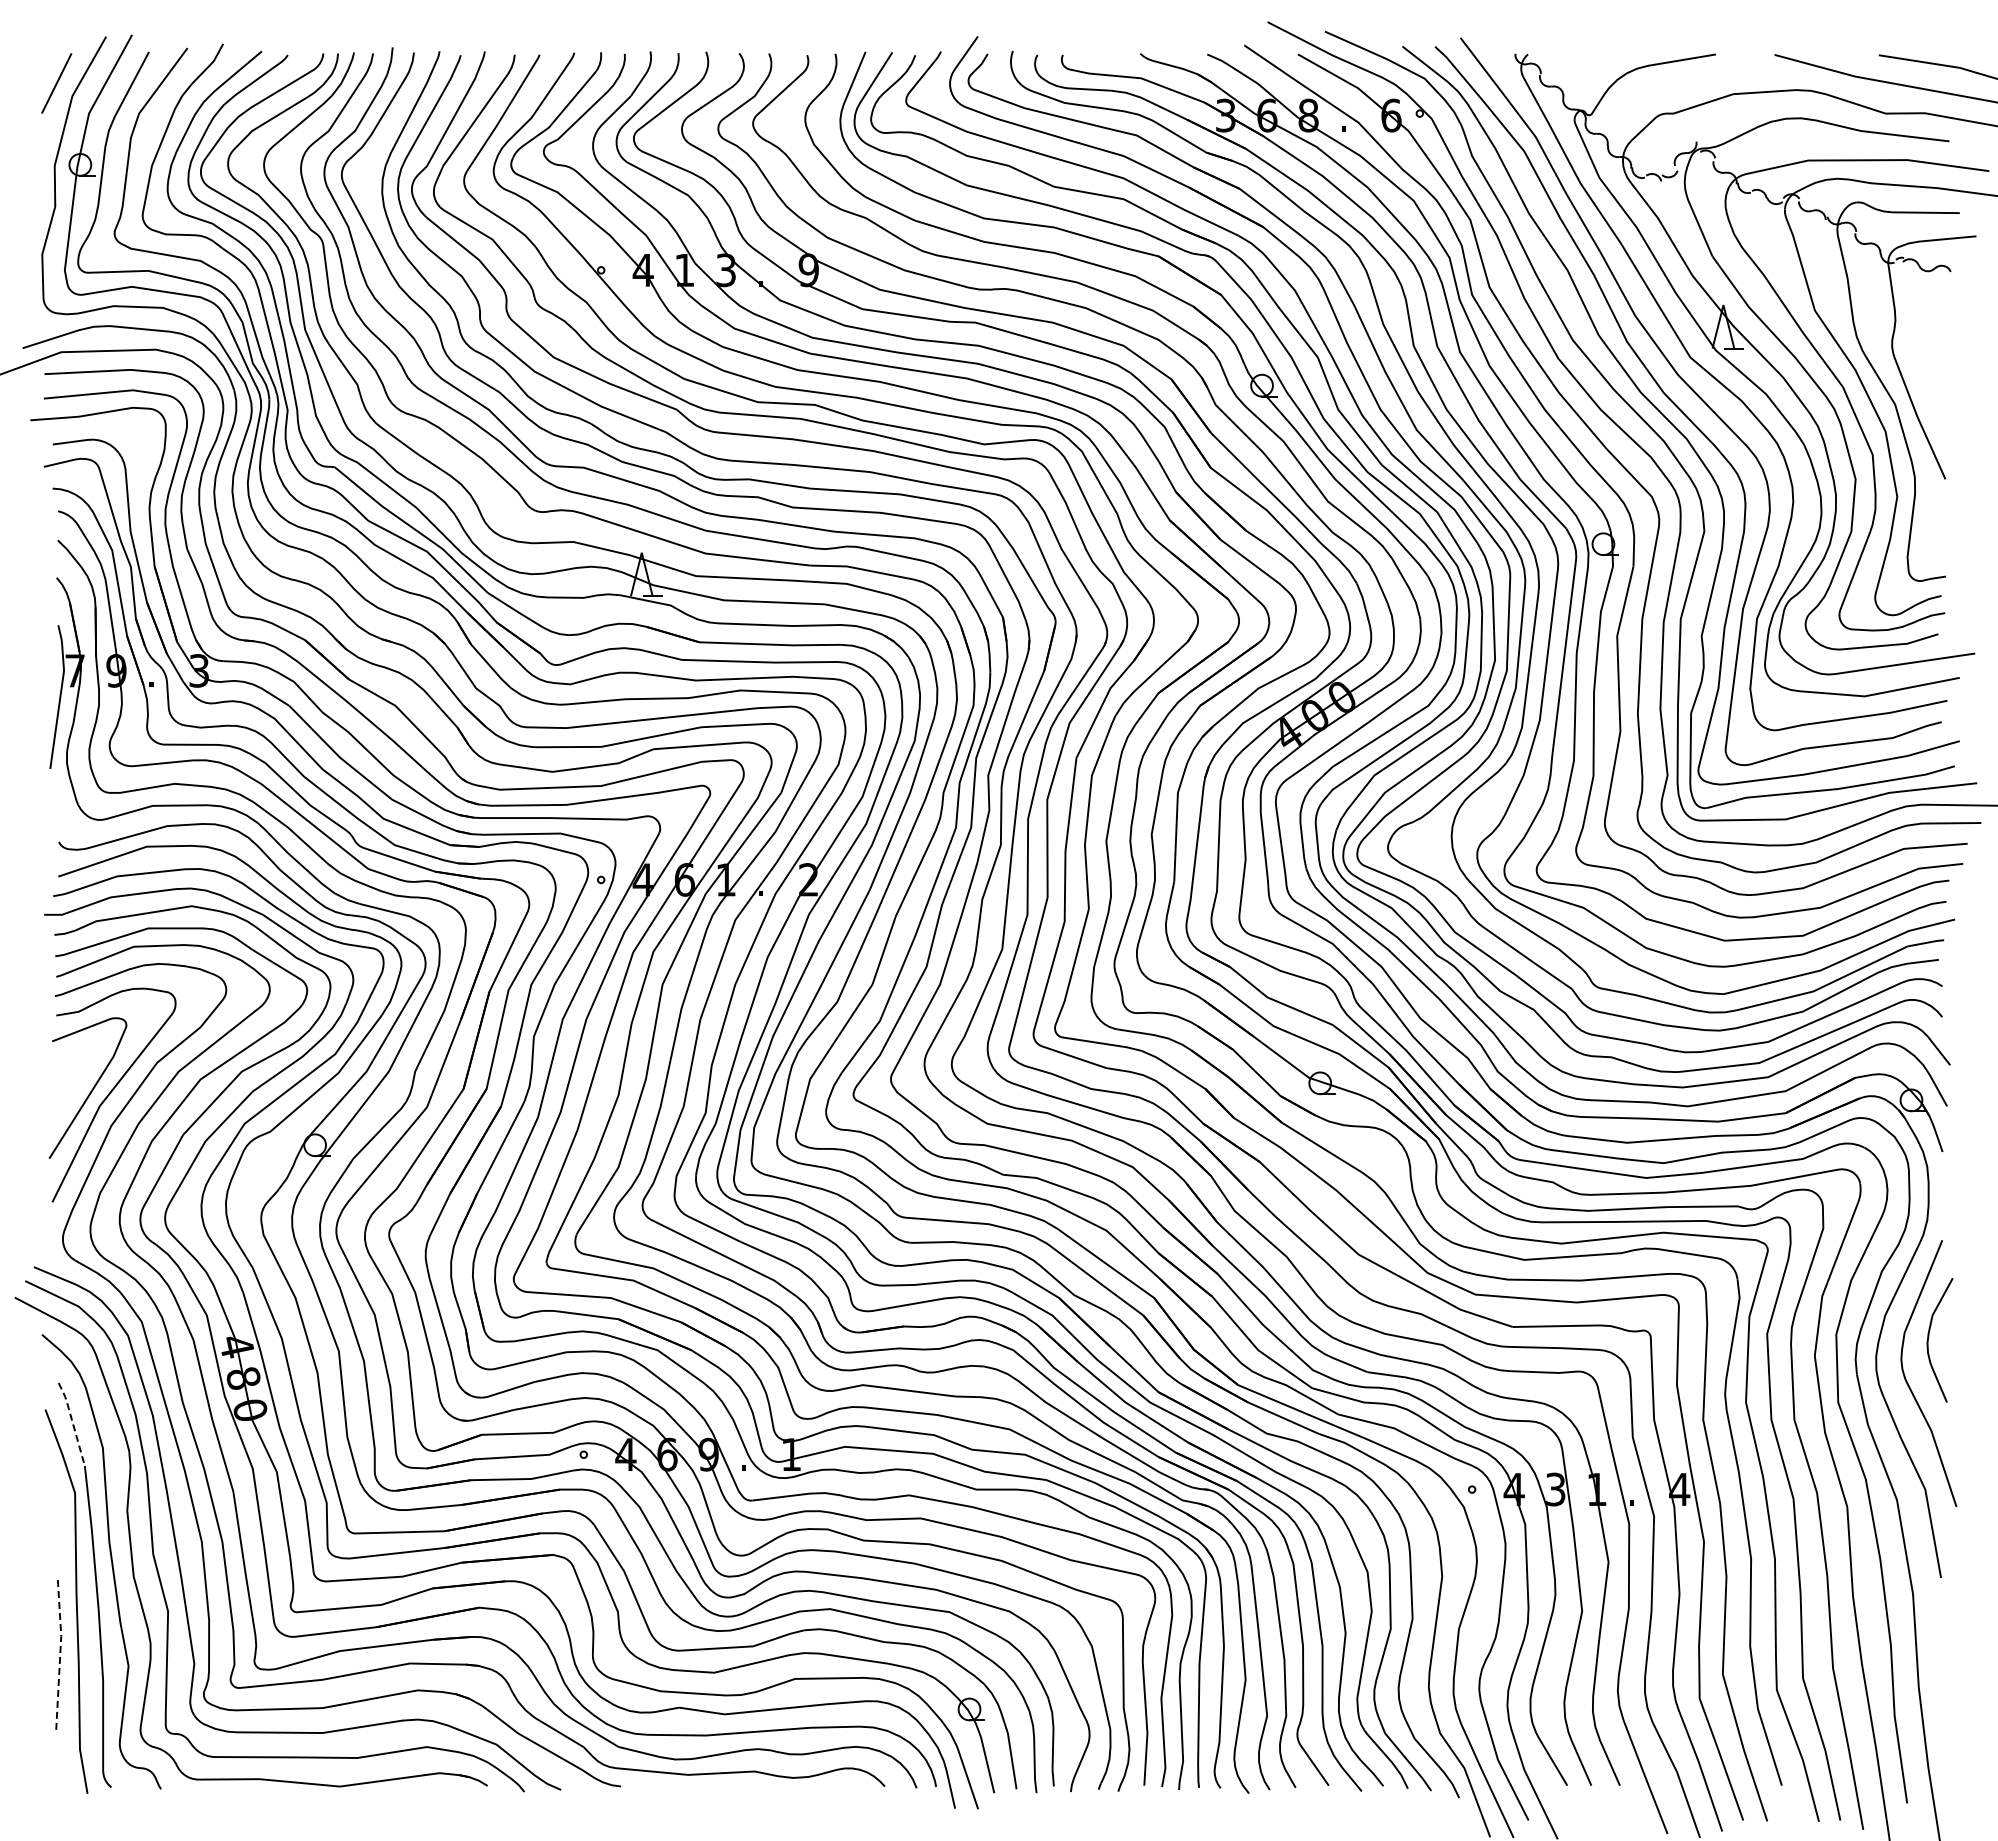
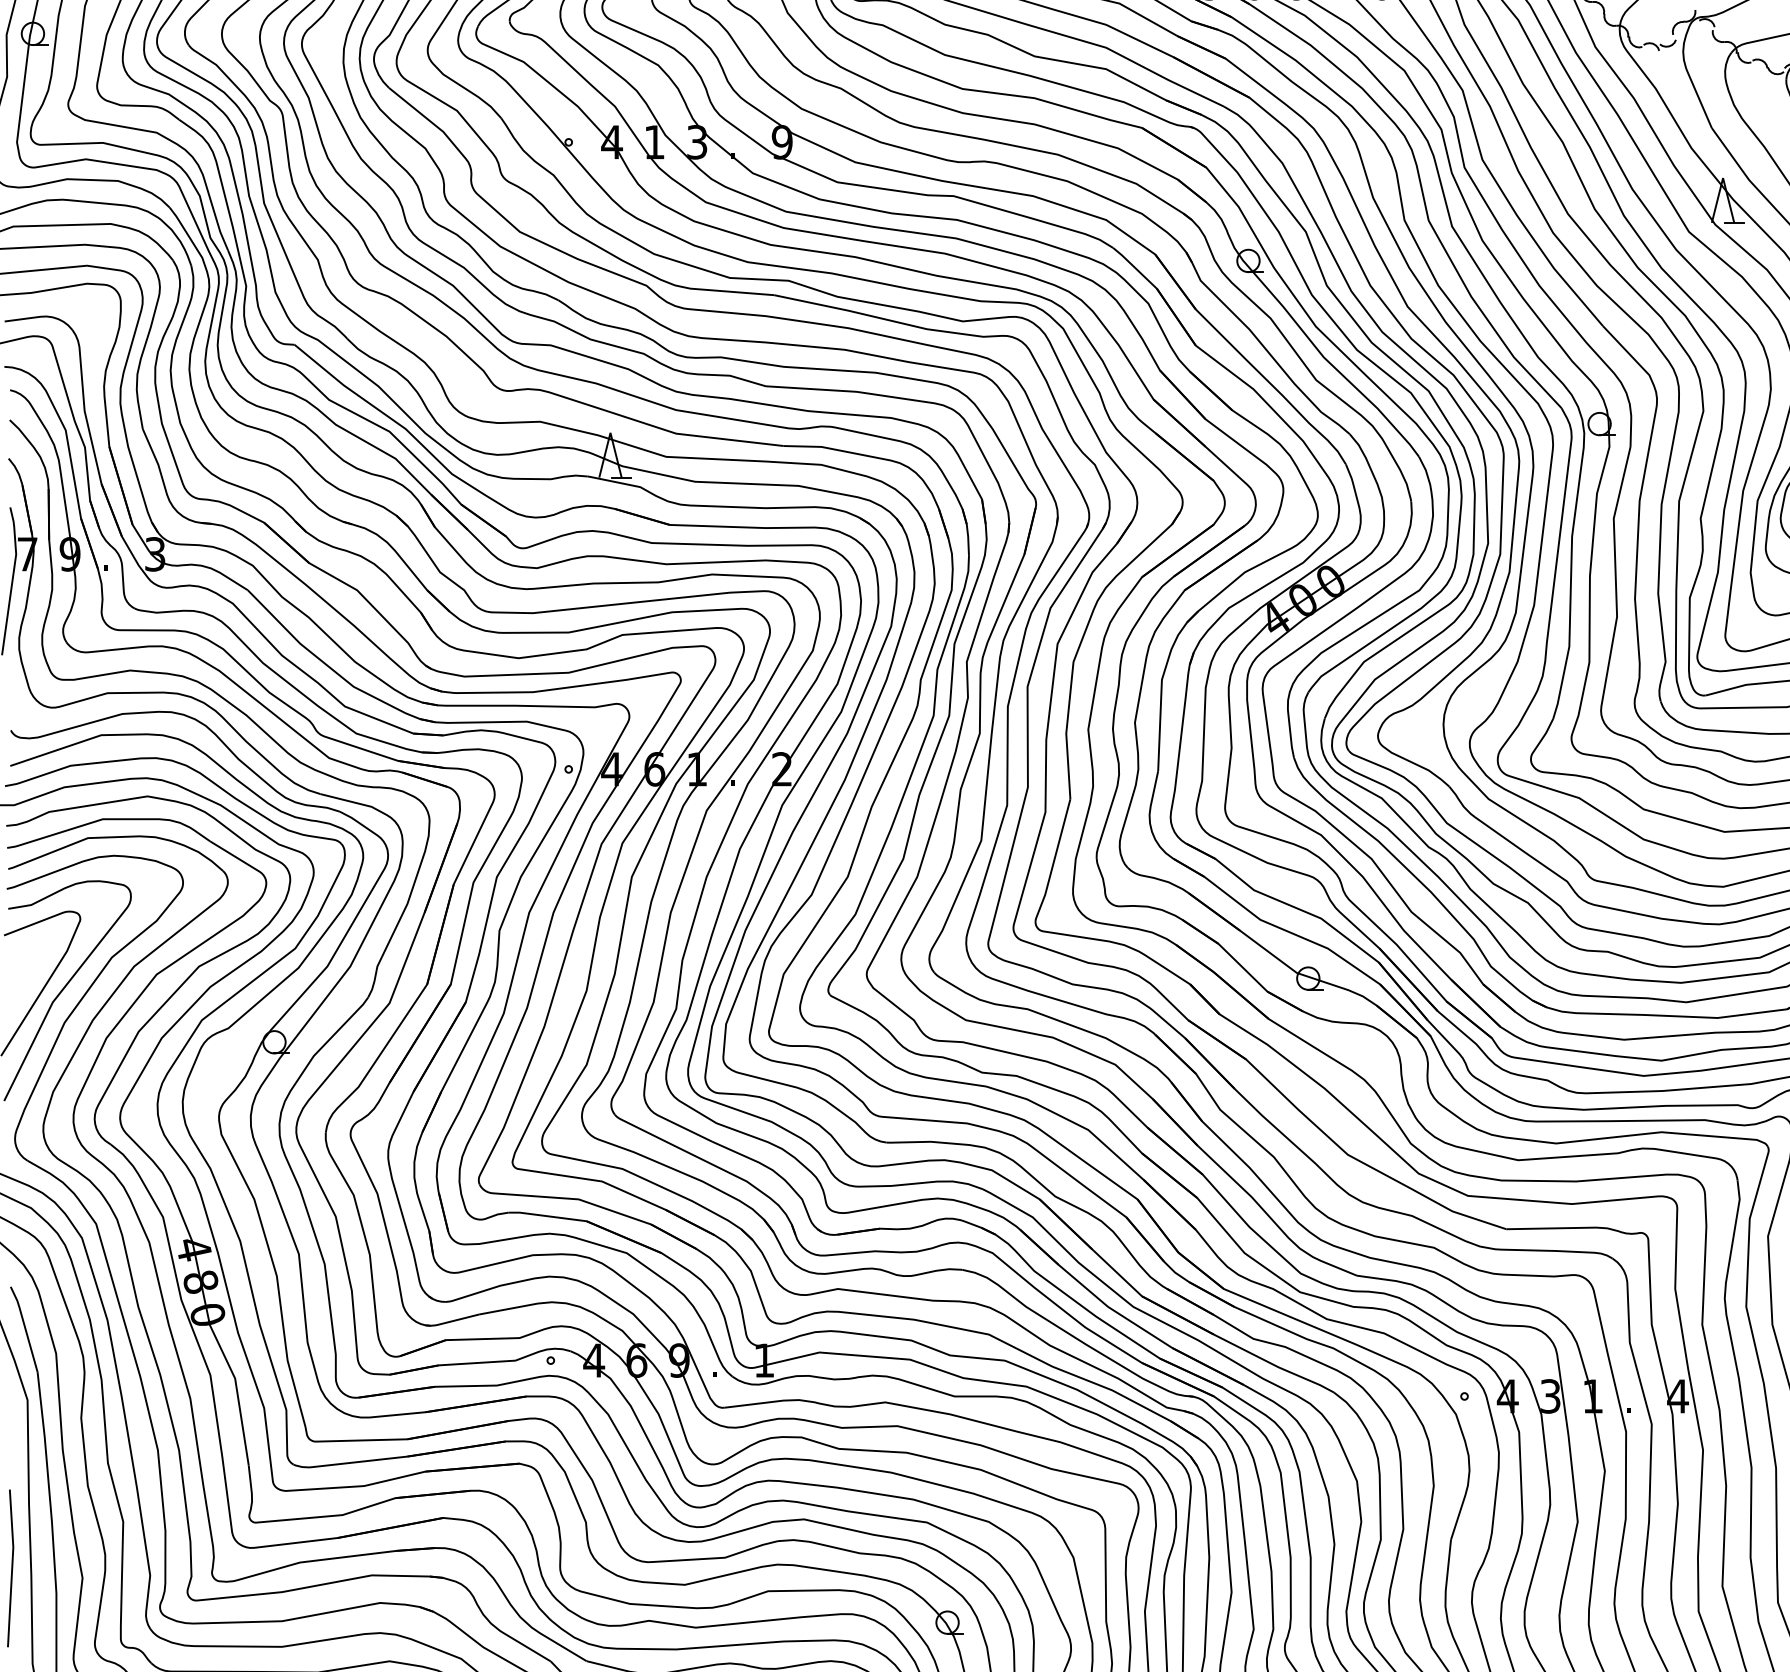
line: (72, 1423) -> (24, 1328), dashed -> solid
line: (60, 1656) -> (12, 1568), dashed -> solid

